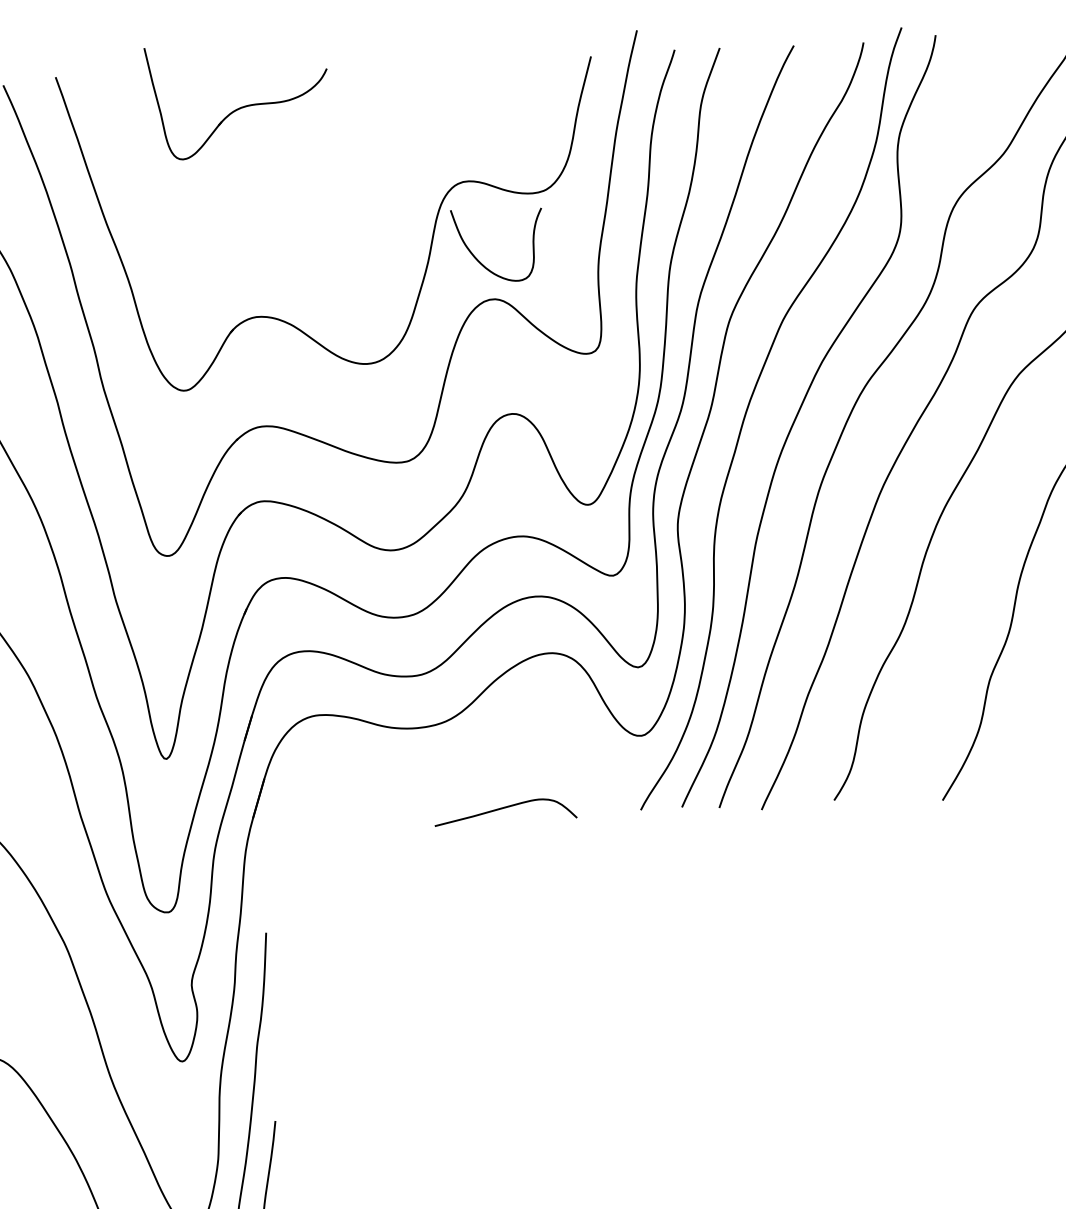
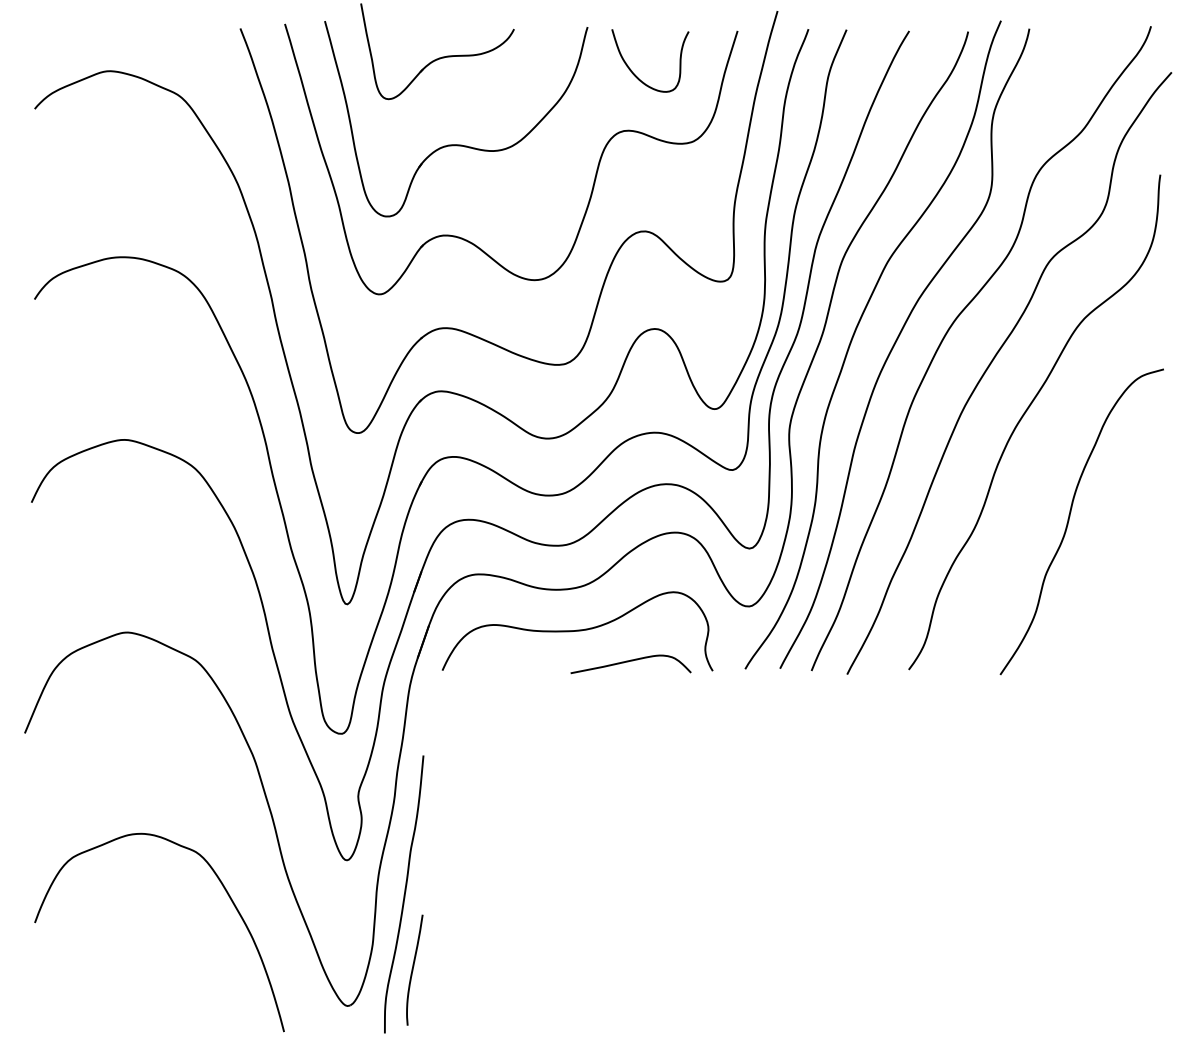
part: (266, 208) -> (456, 144), added
curve: (481, 262) -> (635, 74), moved
curve: (440, 776) -> (577, 631), added

